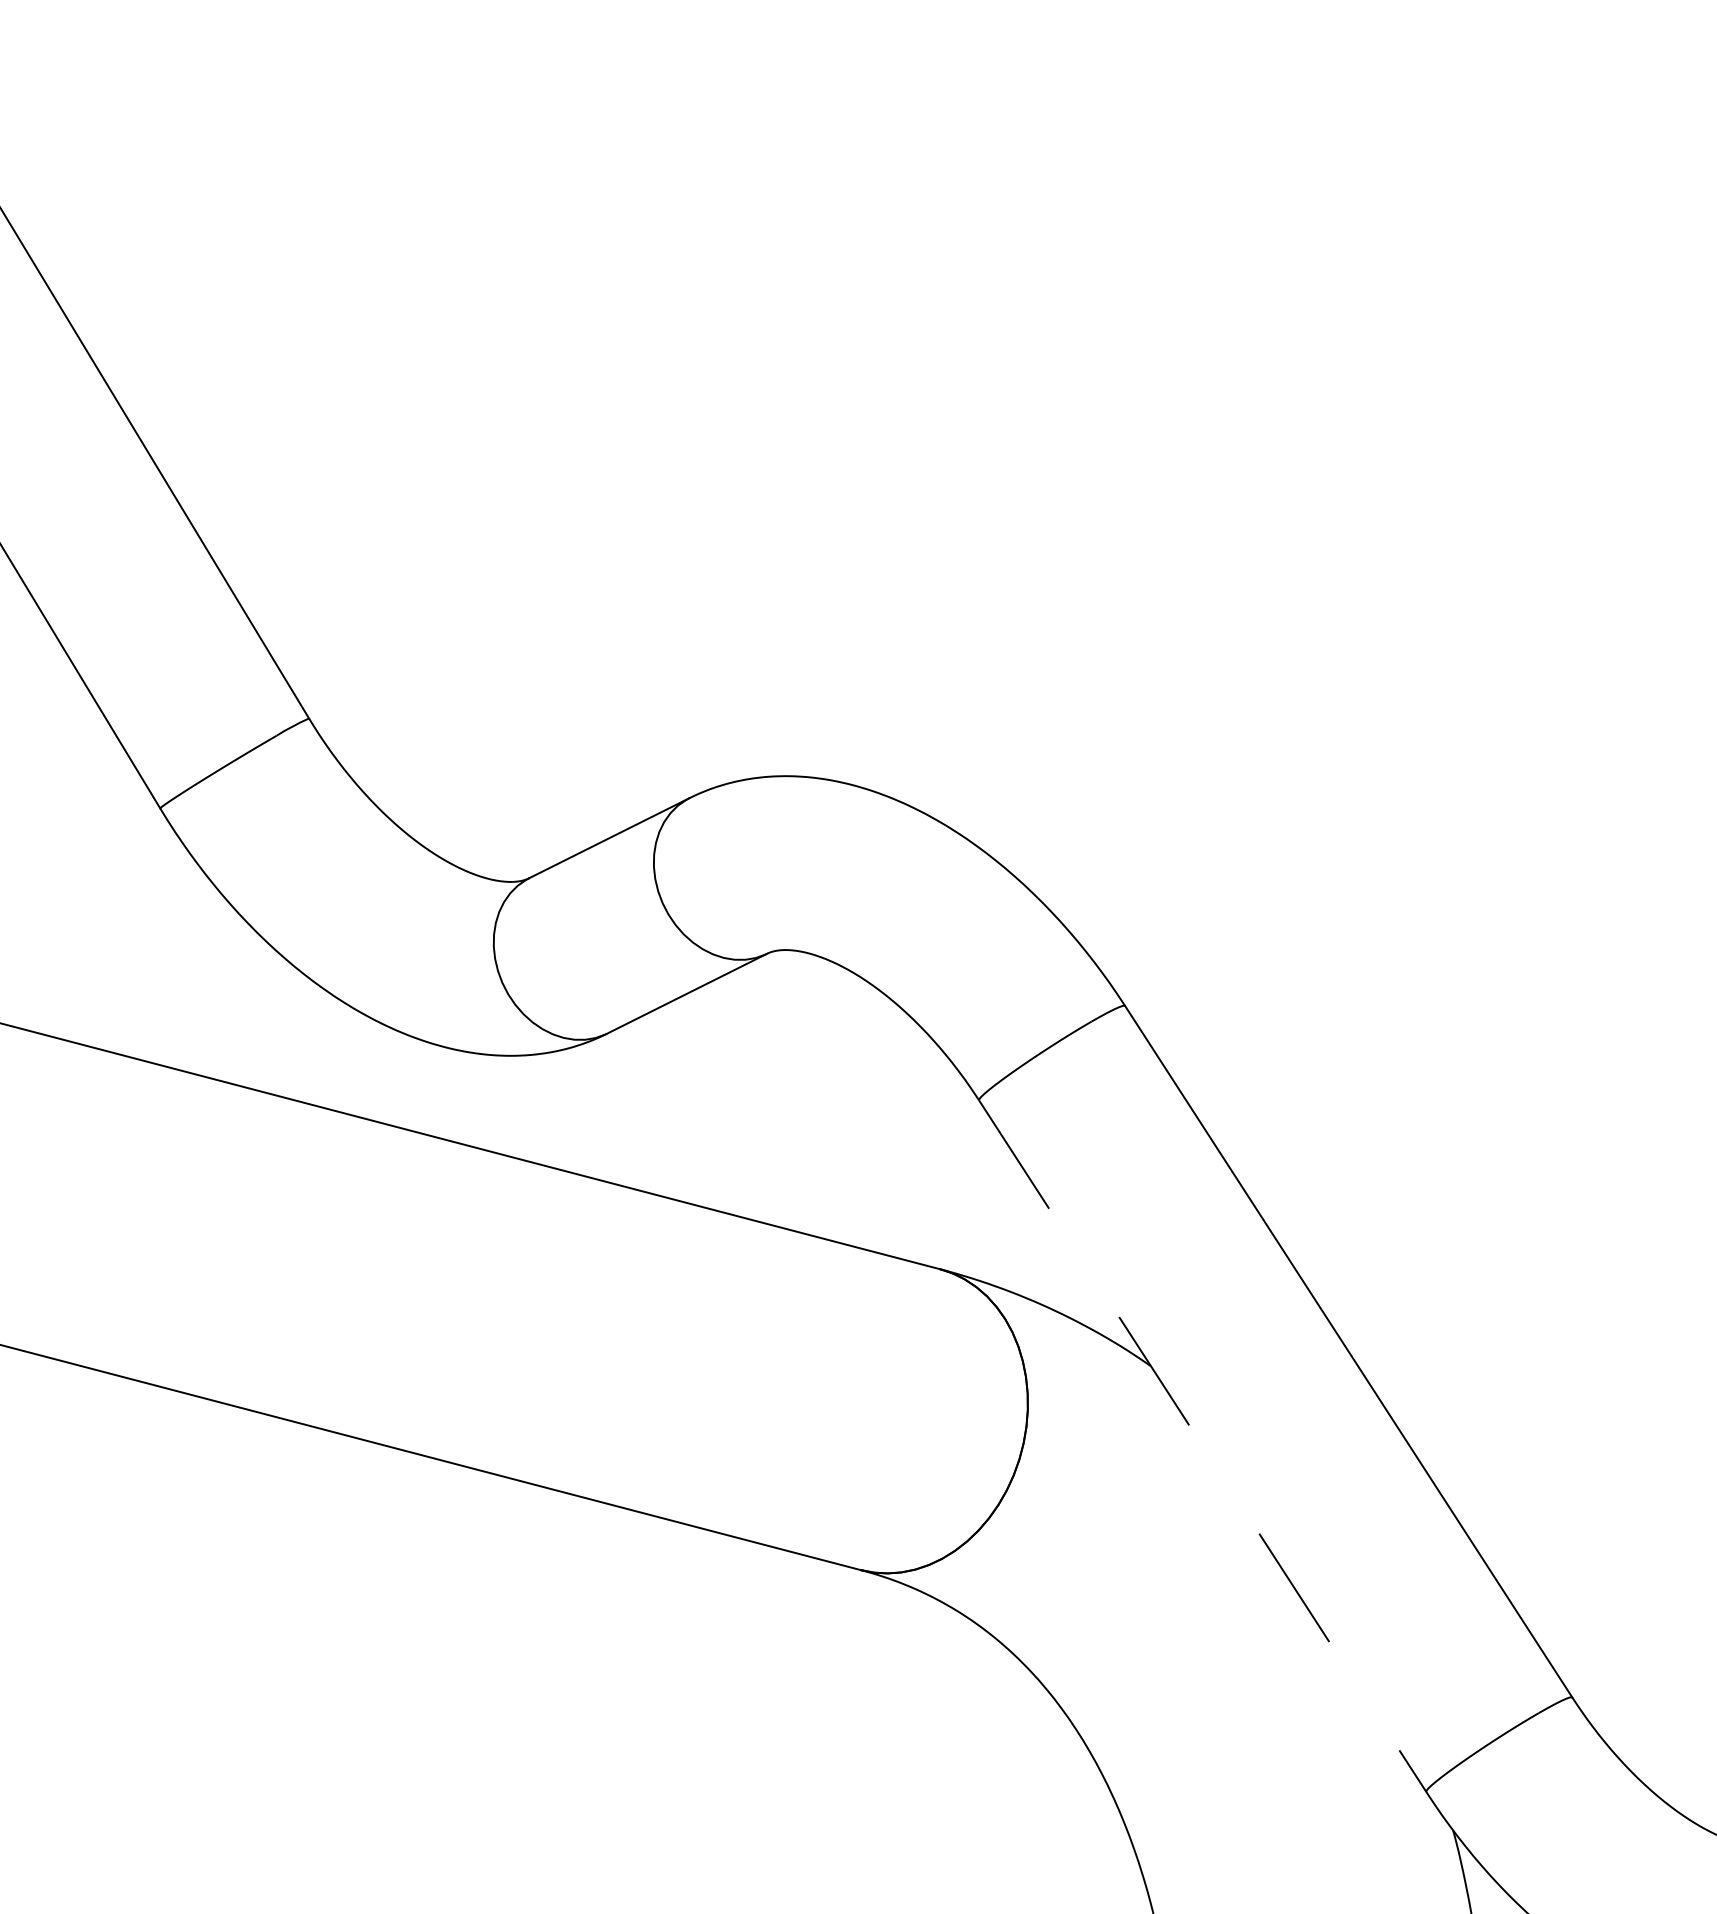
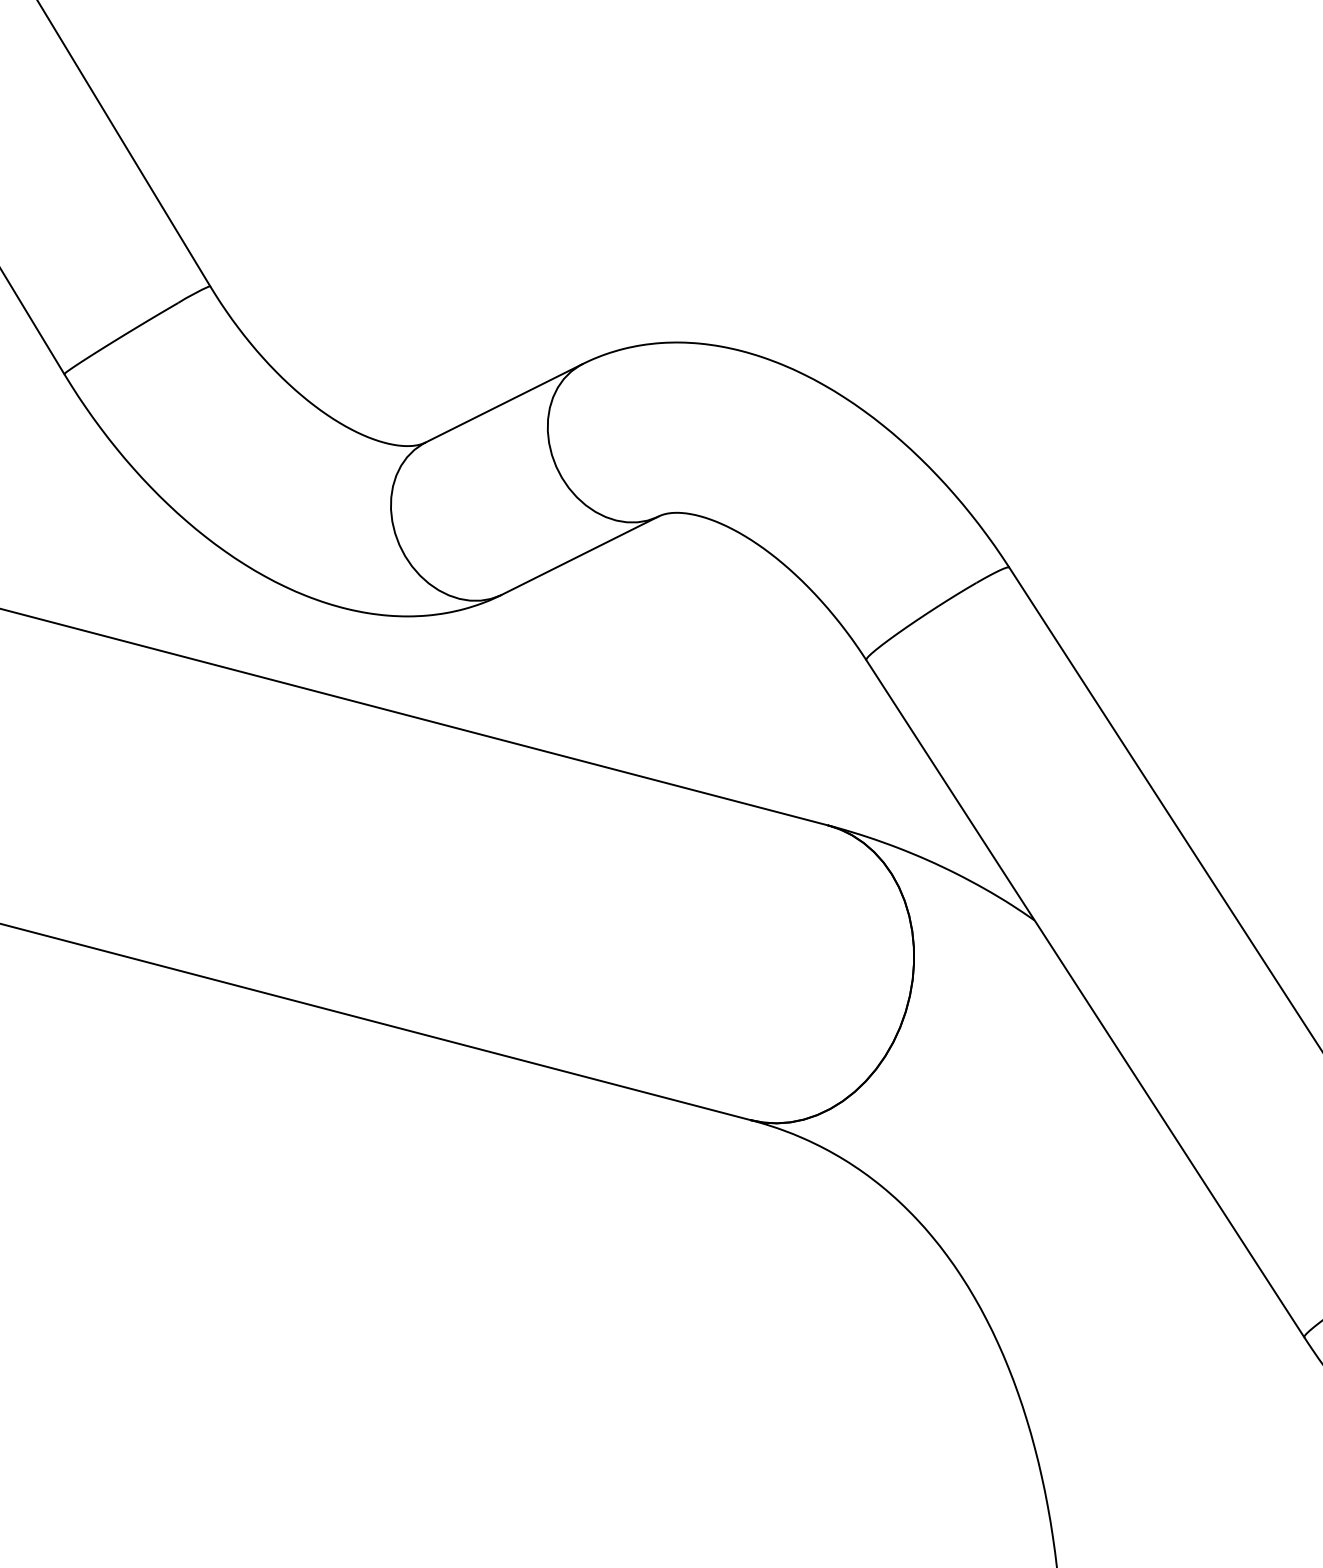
line: (1202, 1446) -> (1085, 999), dashed -> solid

